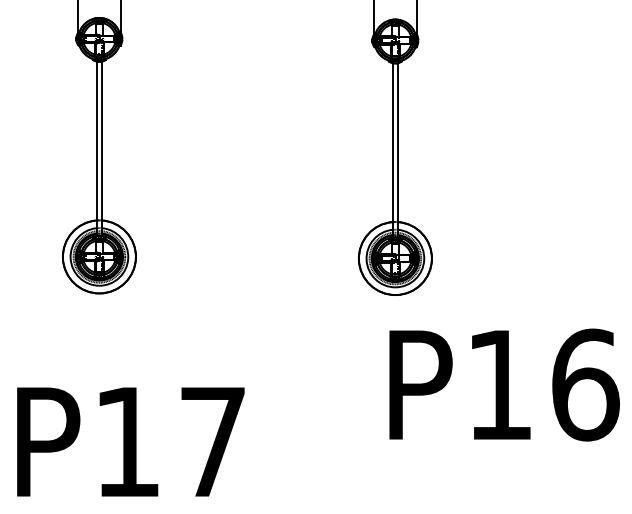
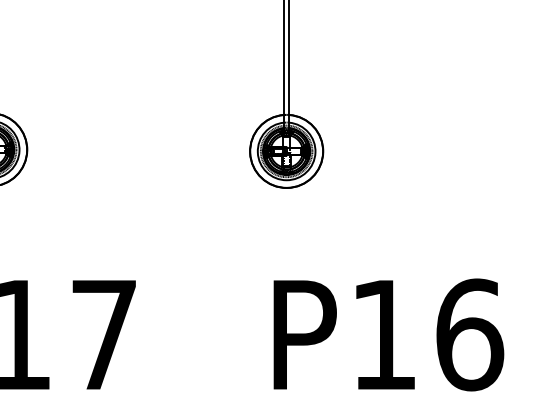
text: (504, 384) -> (388, 334), moved

